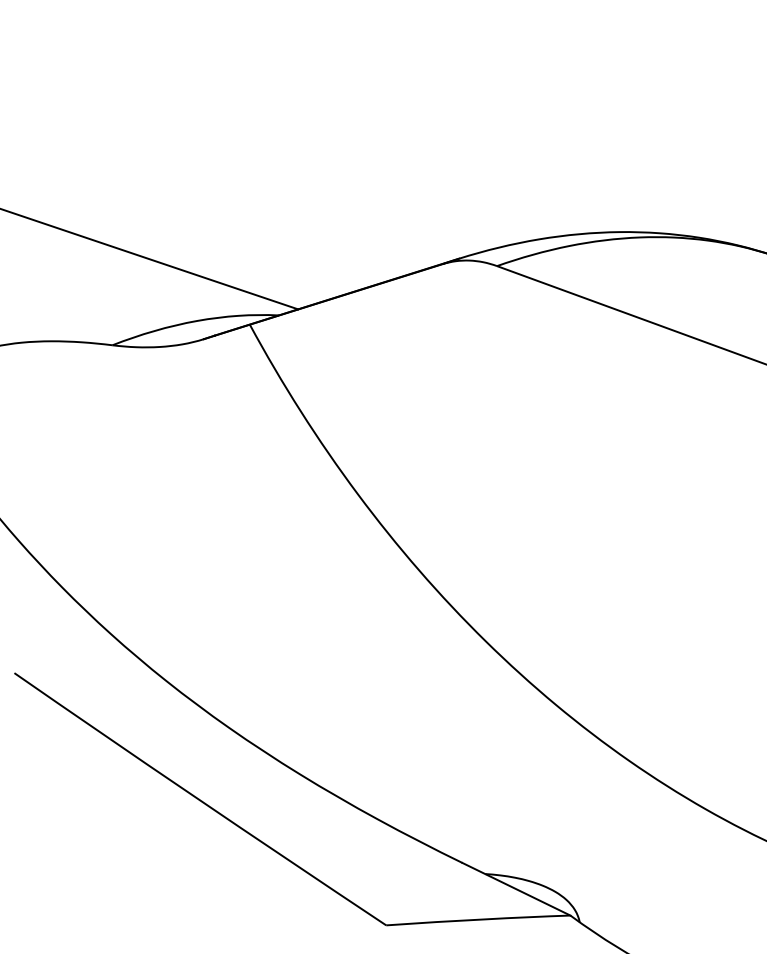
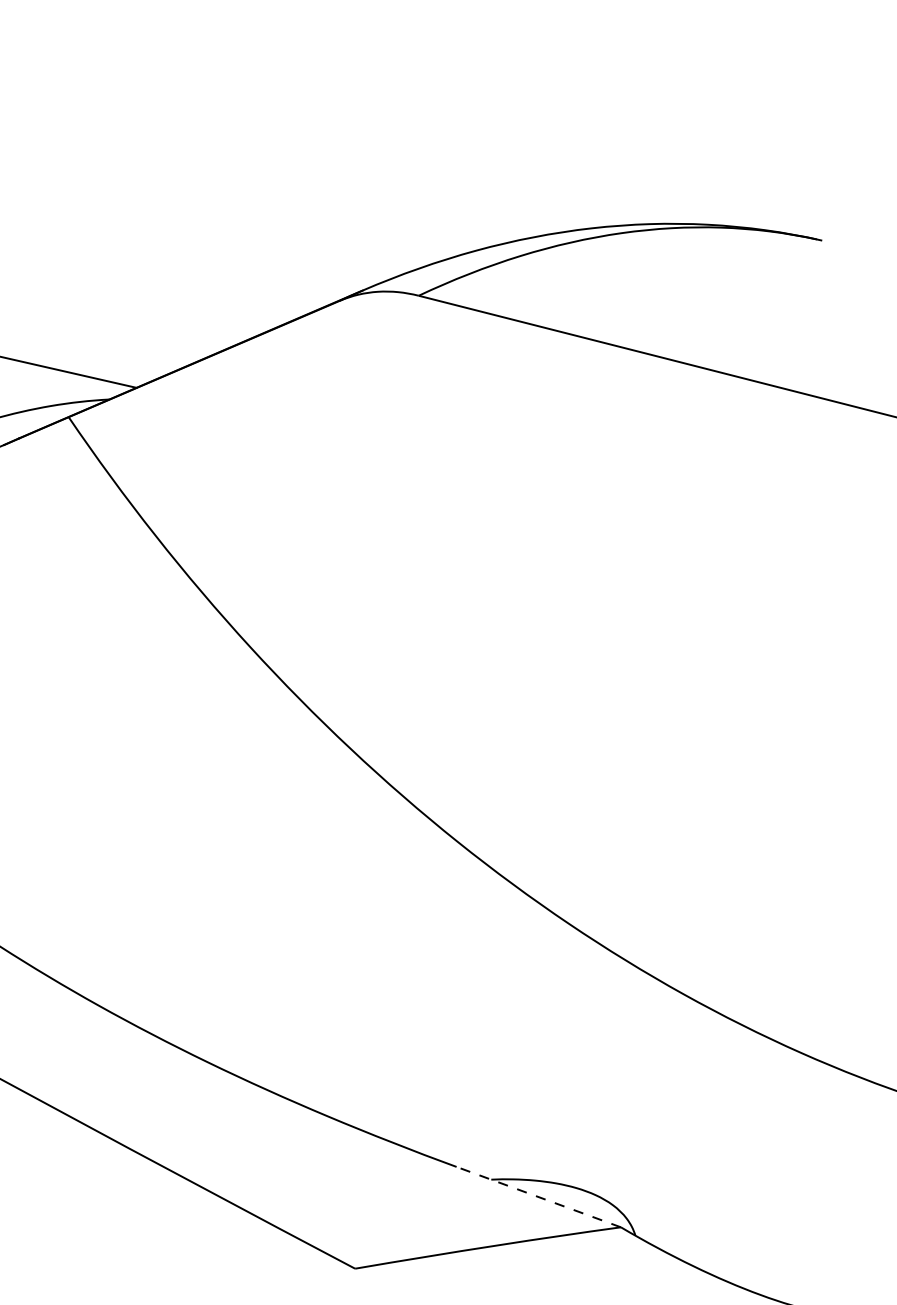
line: (516, 889) -> (538, 1197), solid -> dashed

